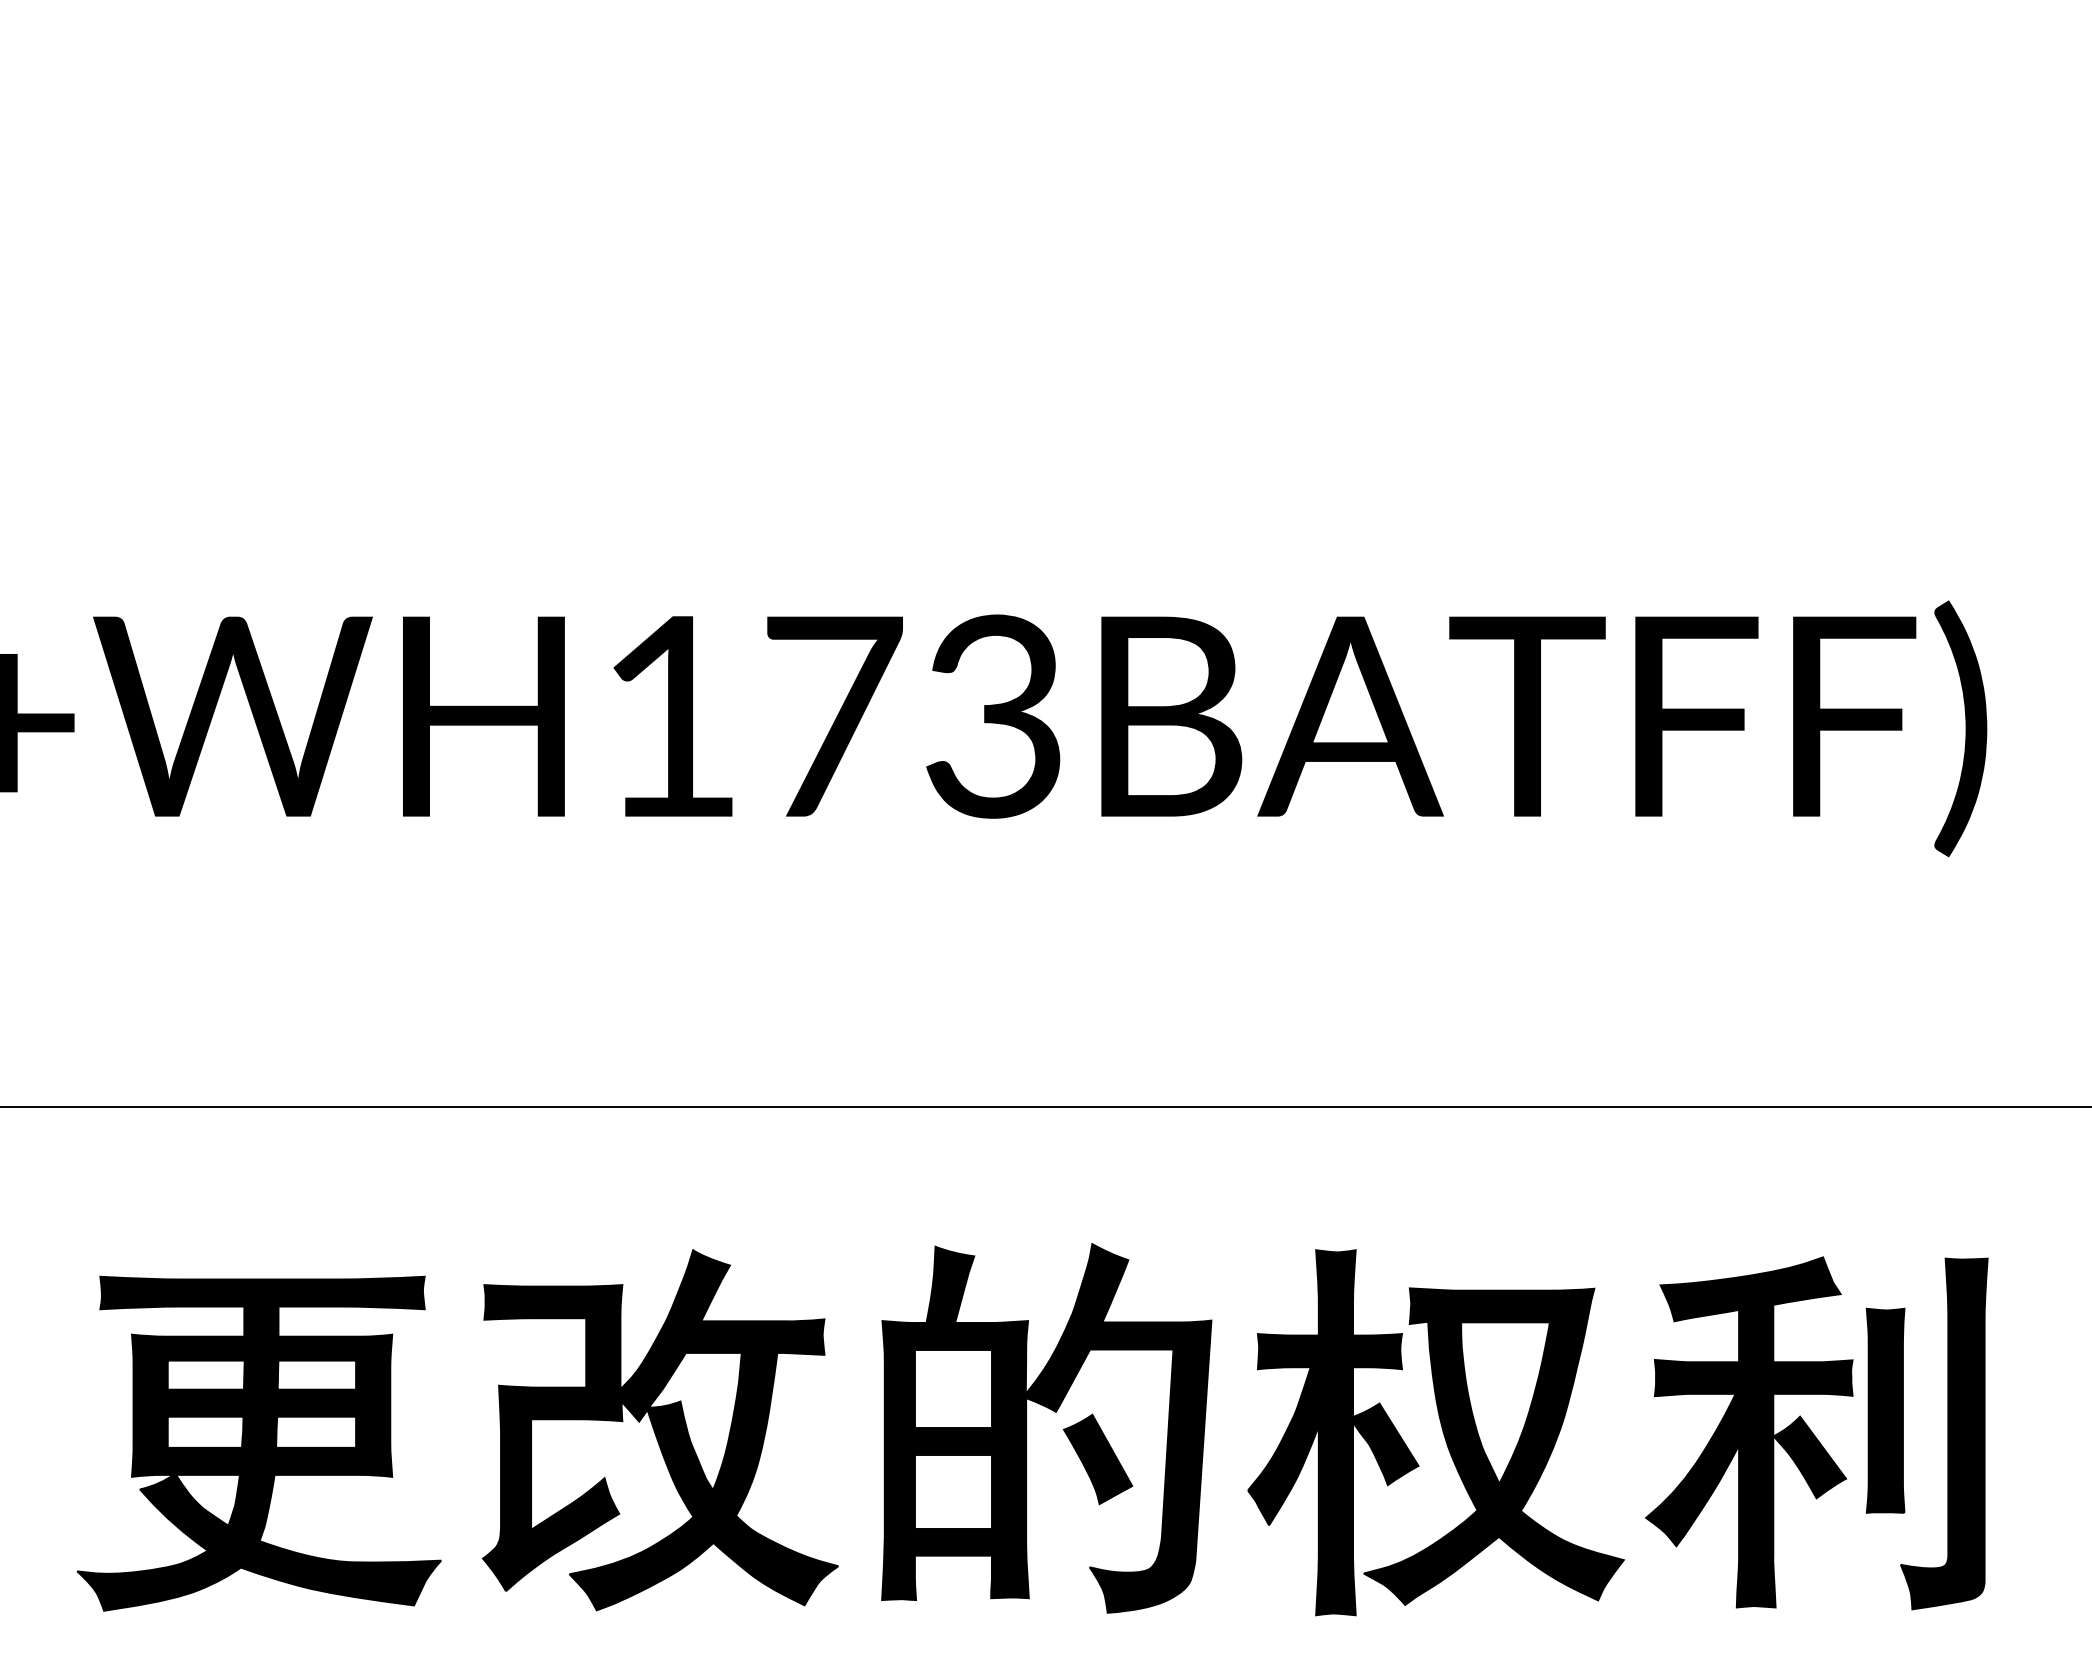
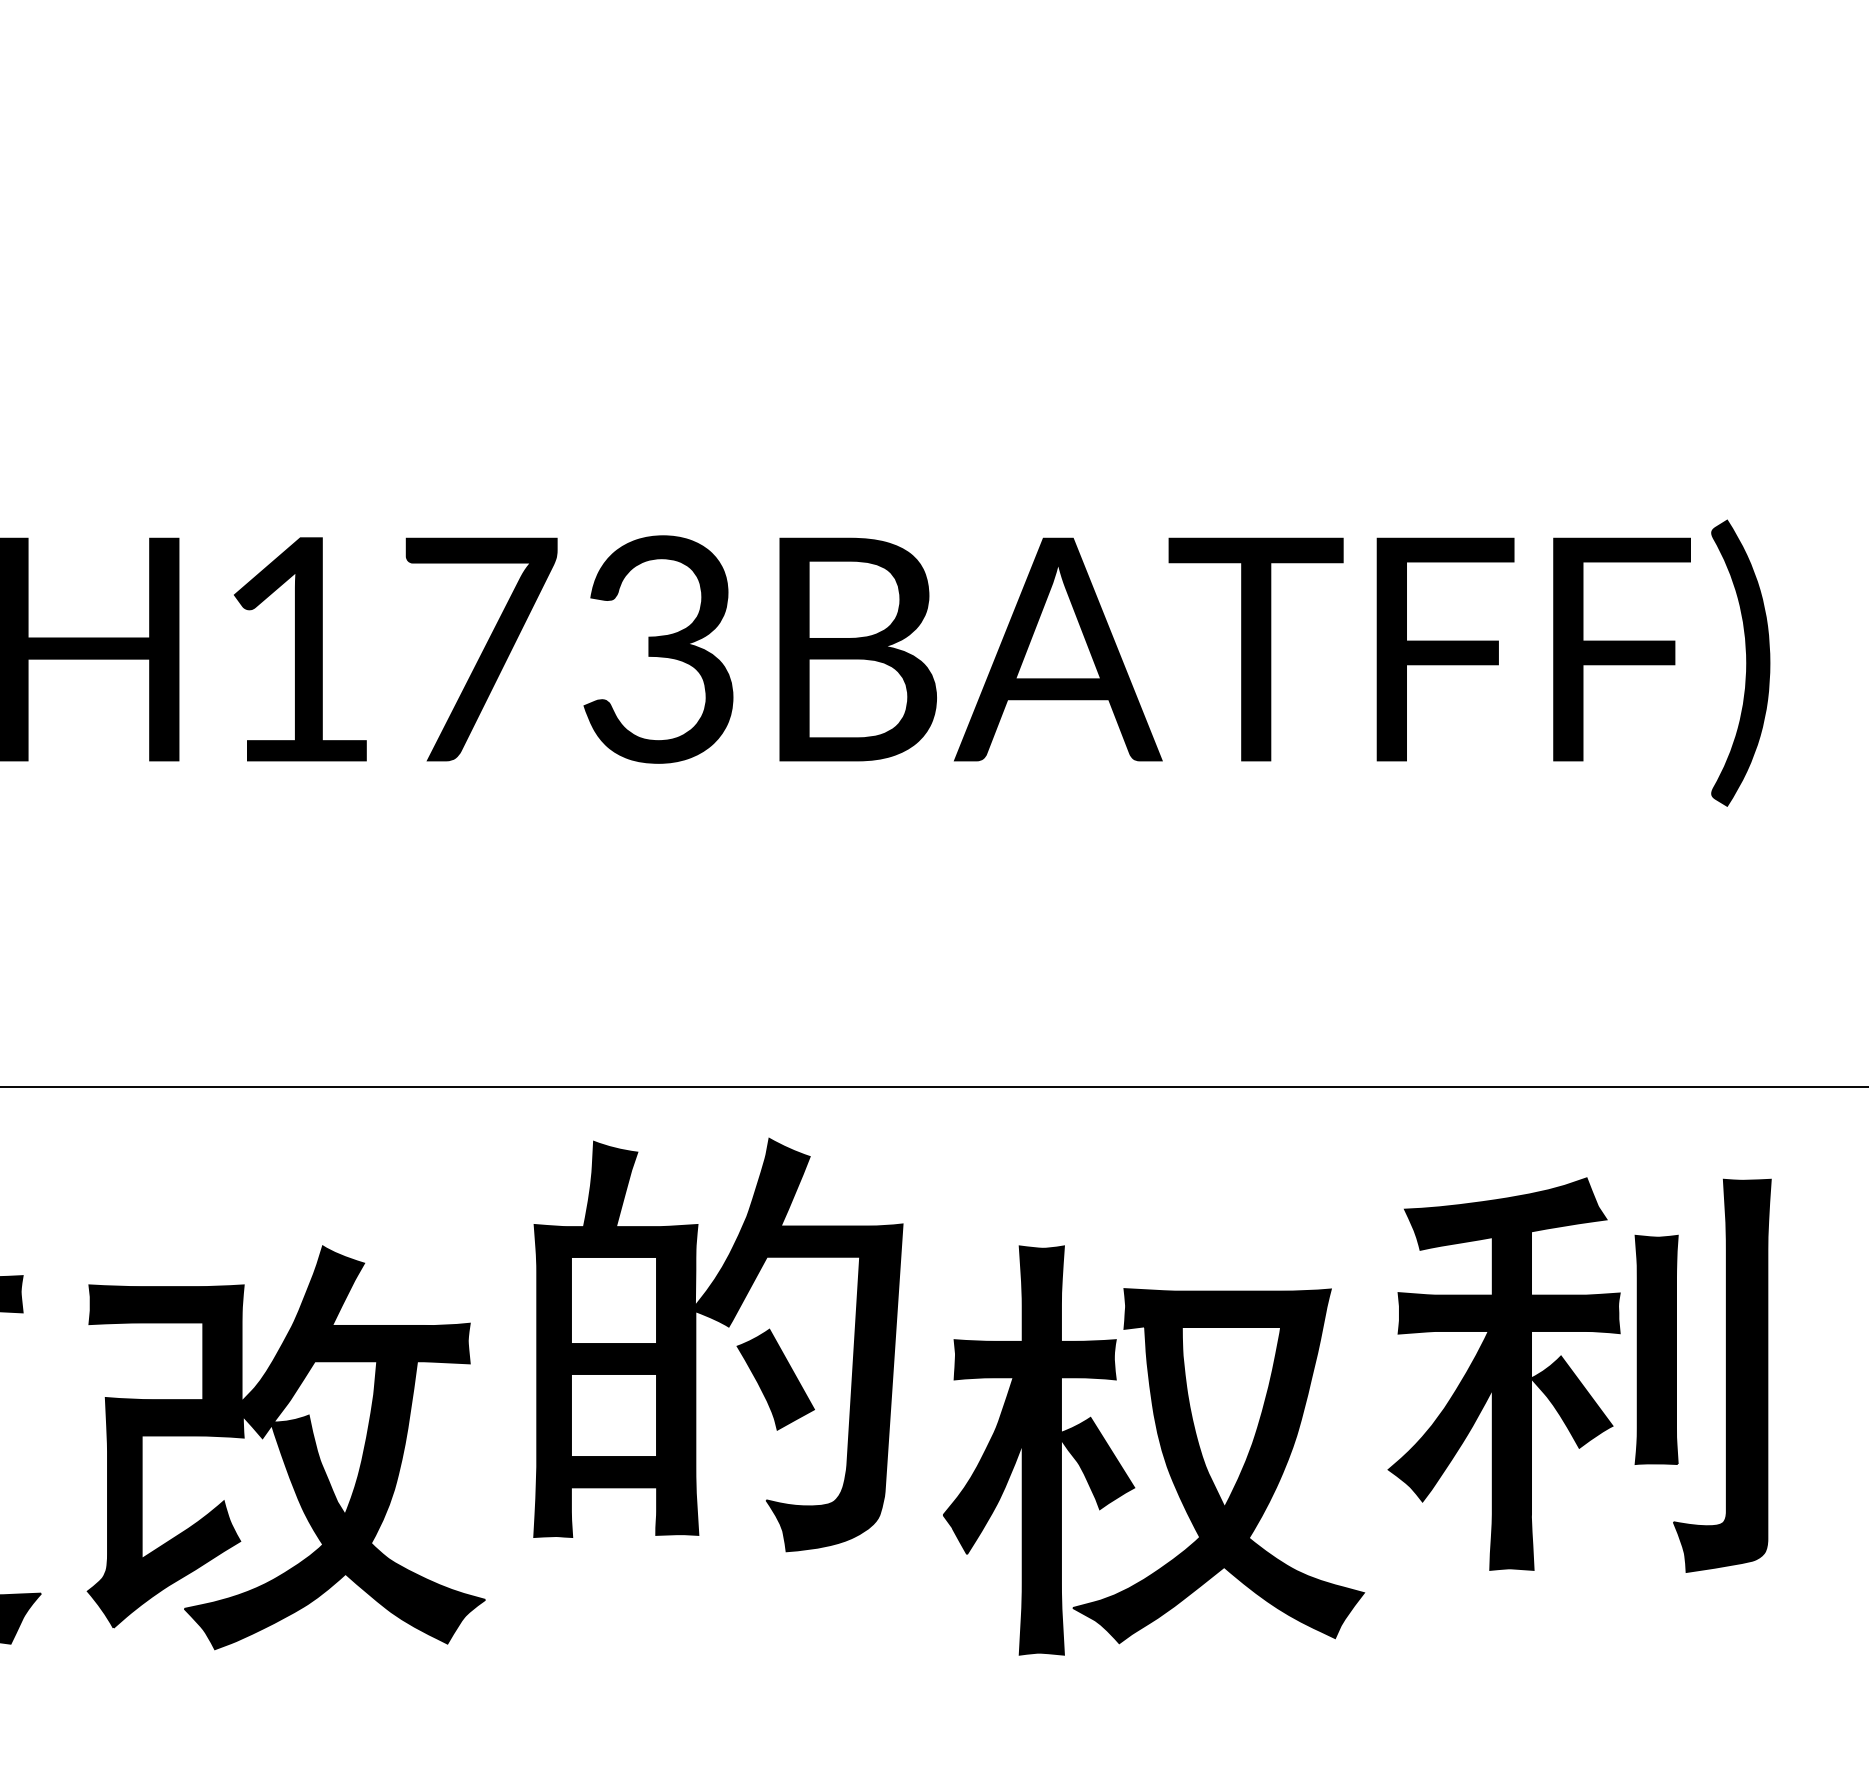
part: (1062, 1429) -> (736, 1346), moved
part: (1816, 1433) -> (1579, 1375), moved

